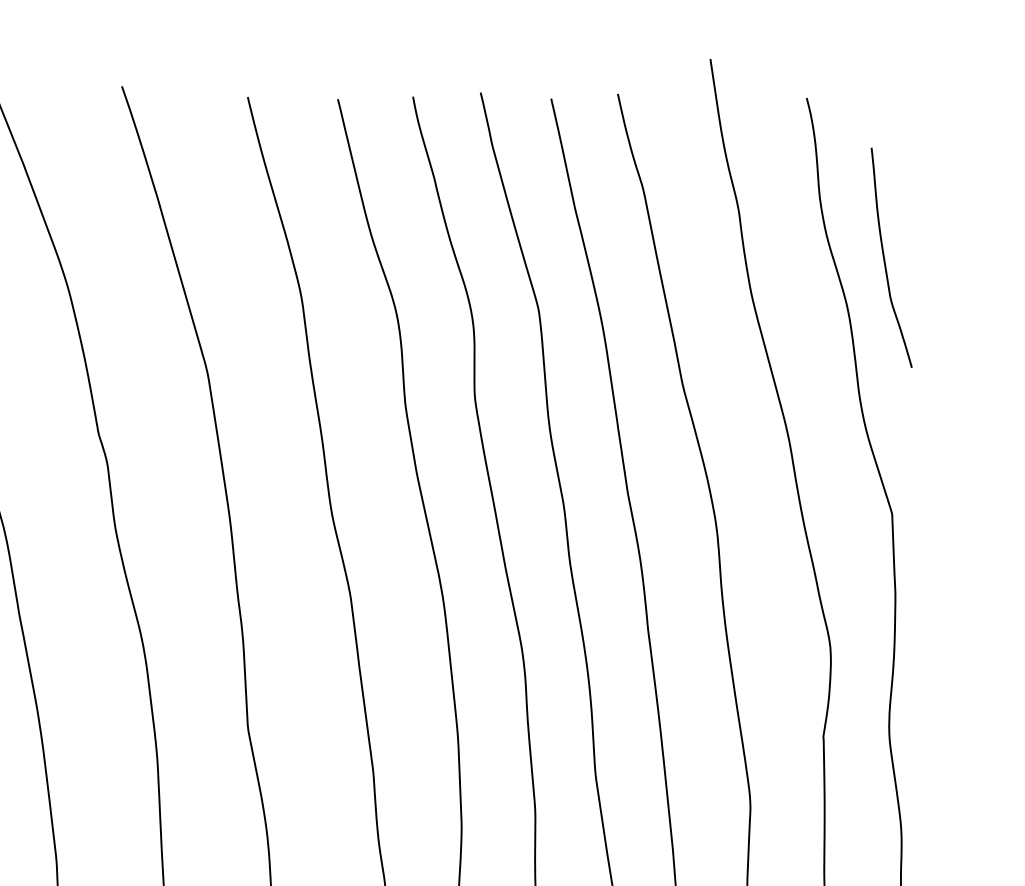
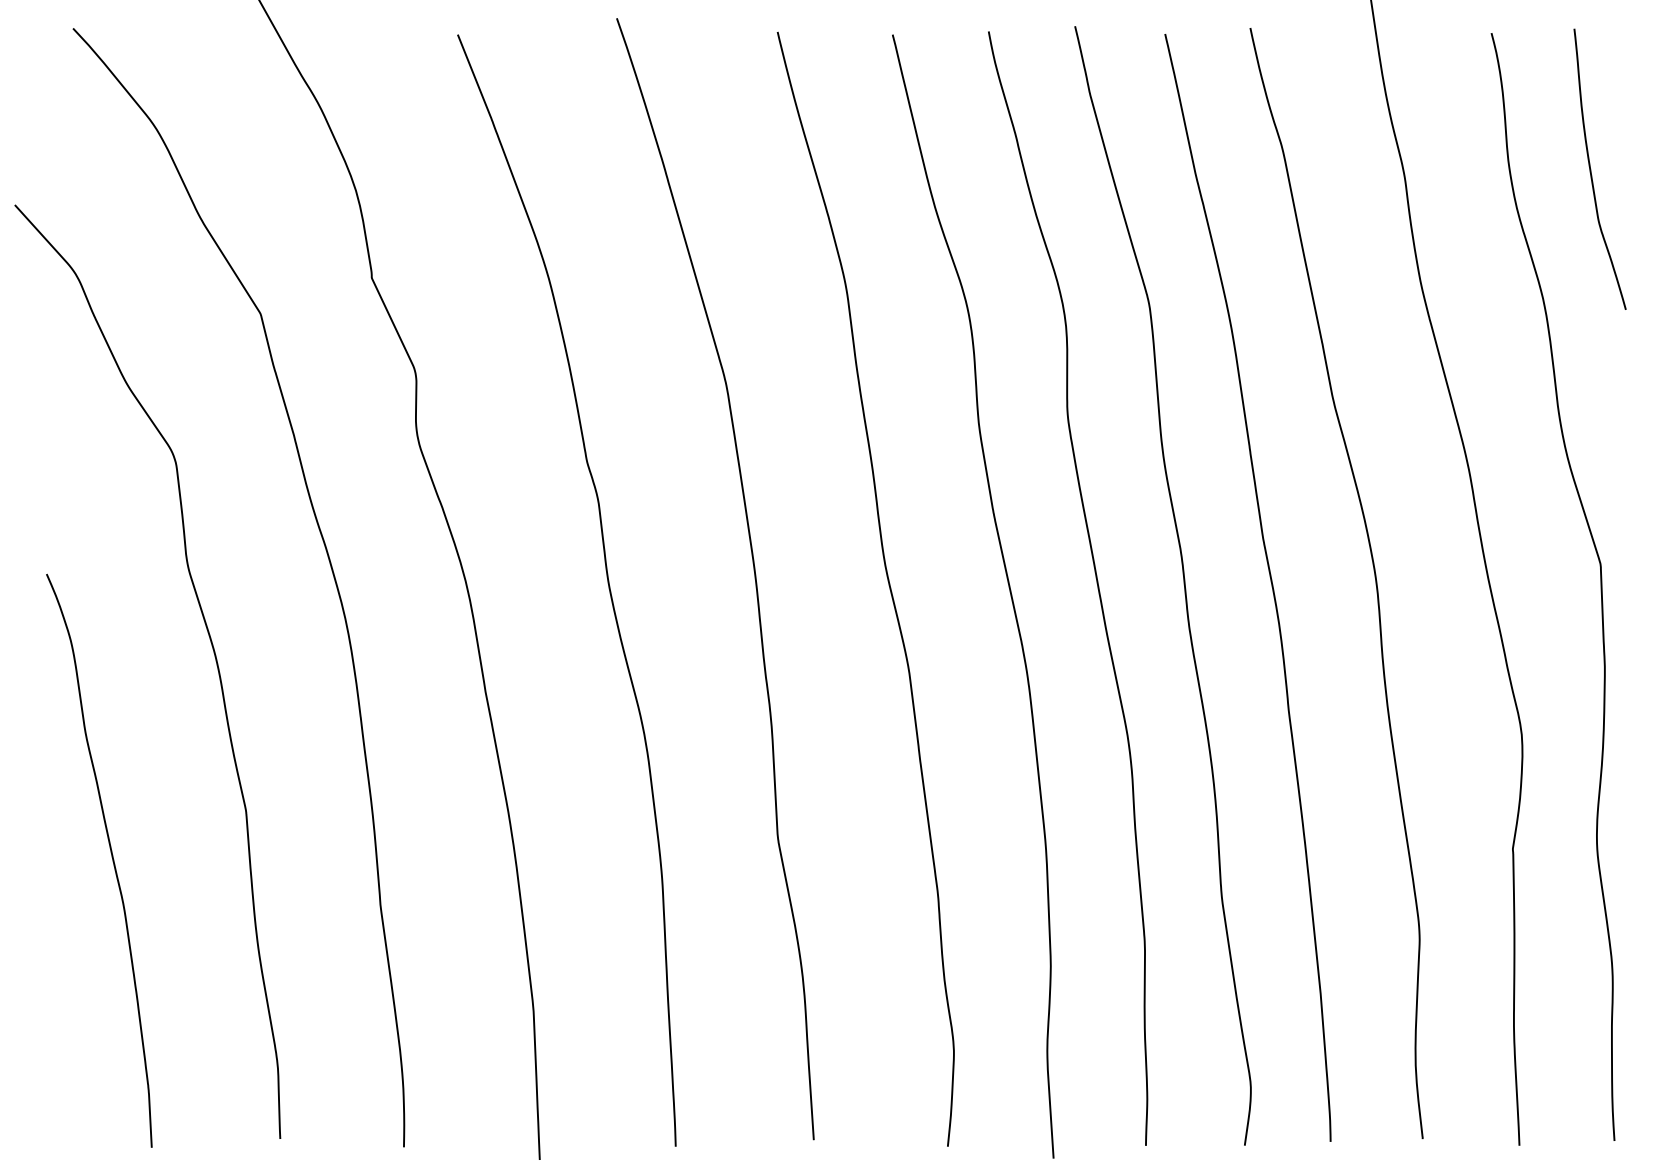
curve: (884, 257) -> (1591, 169), moved

